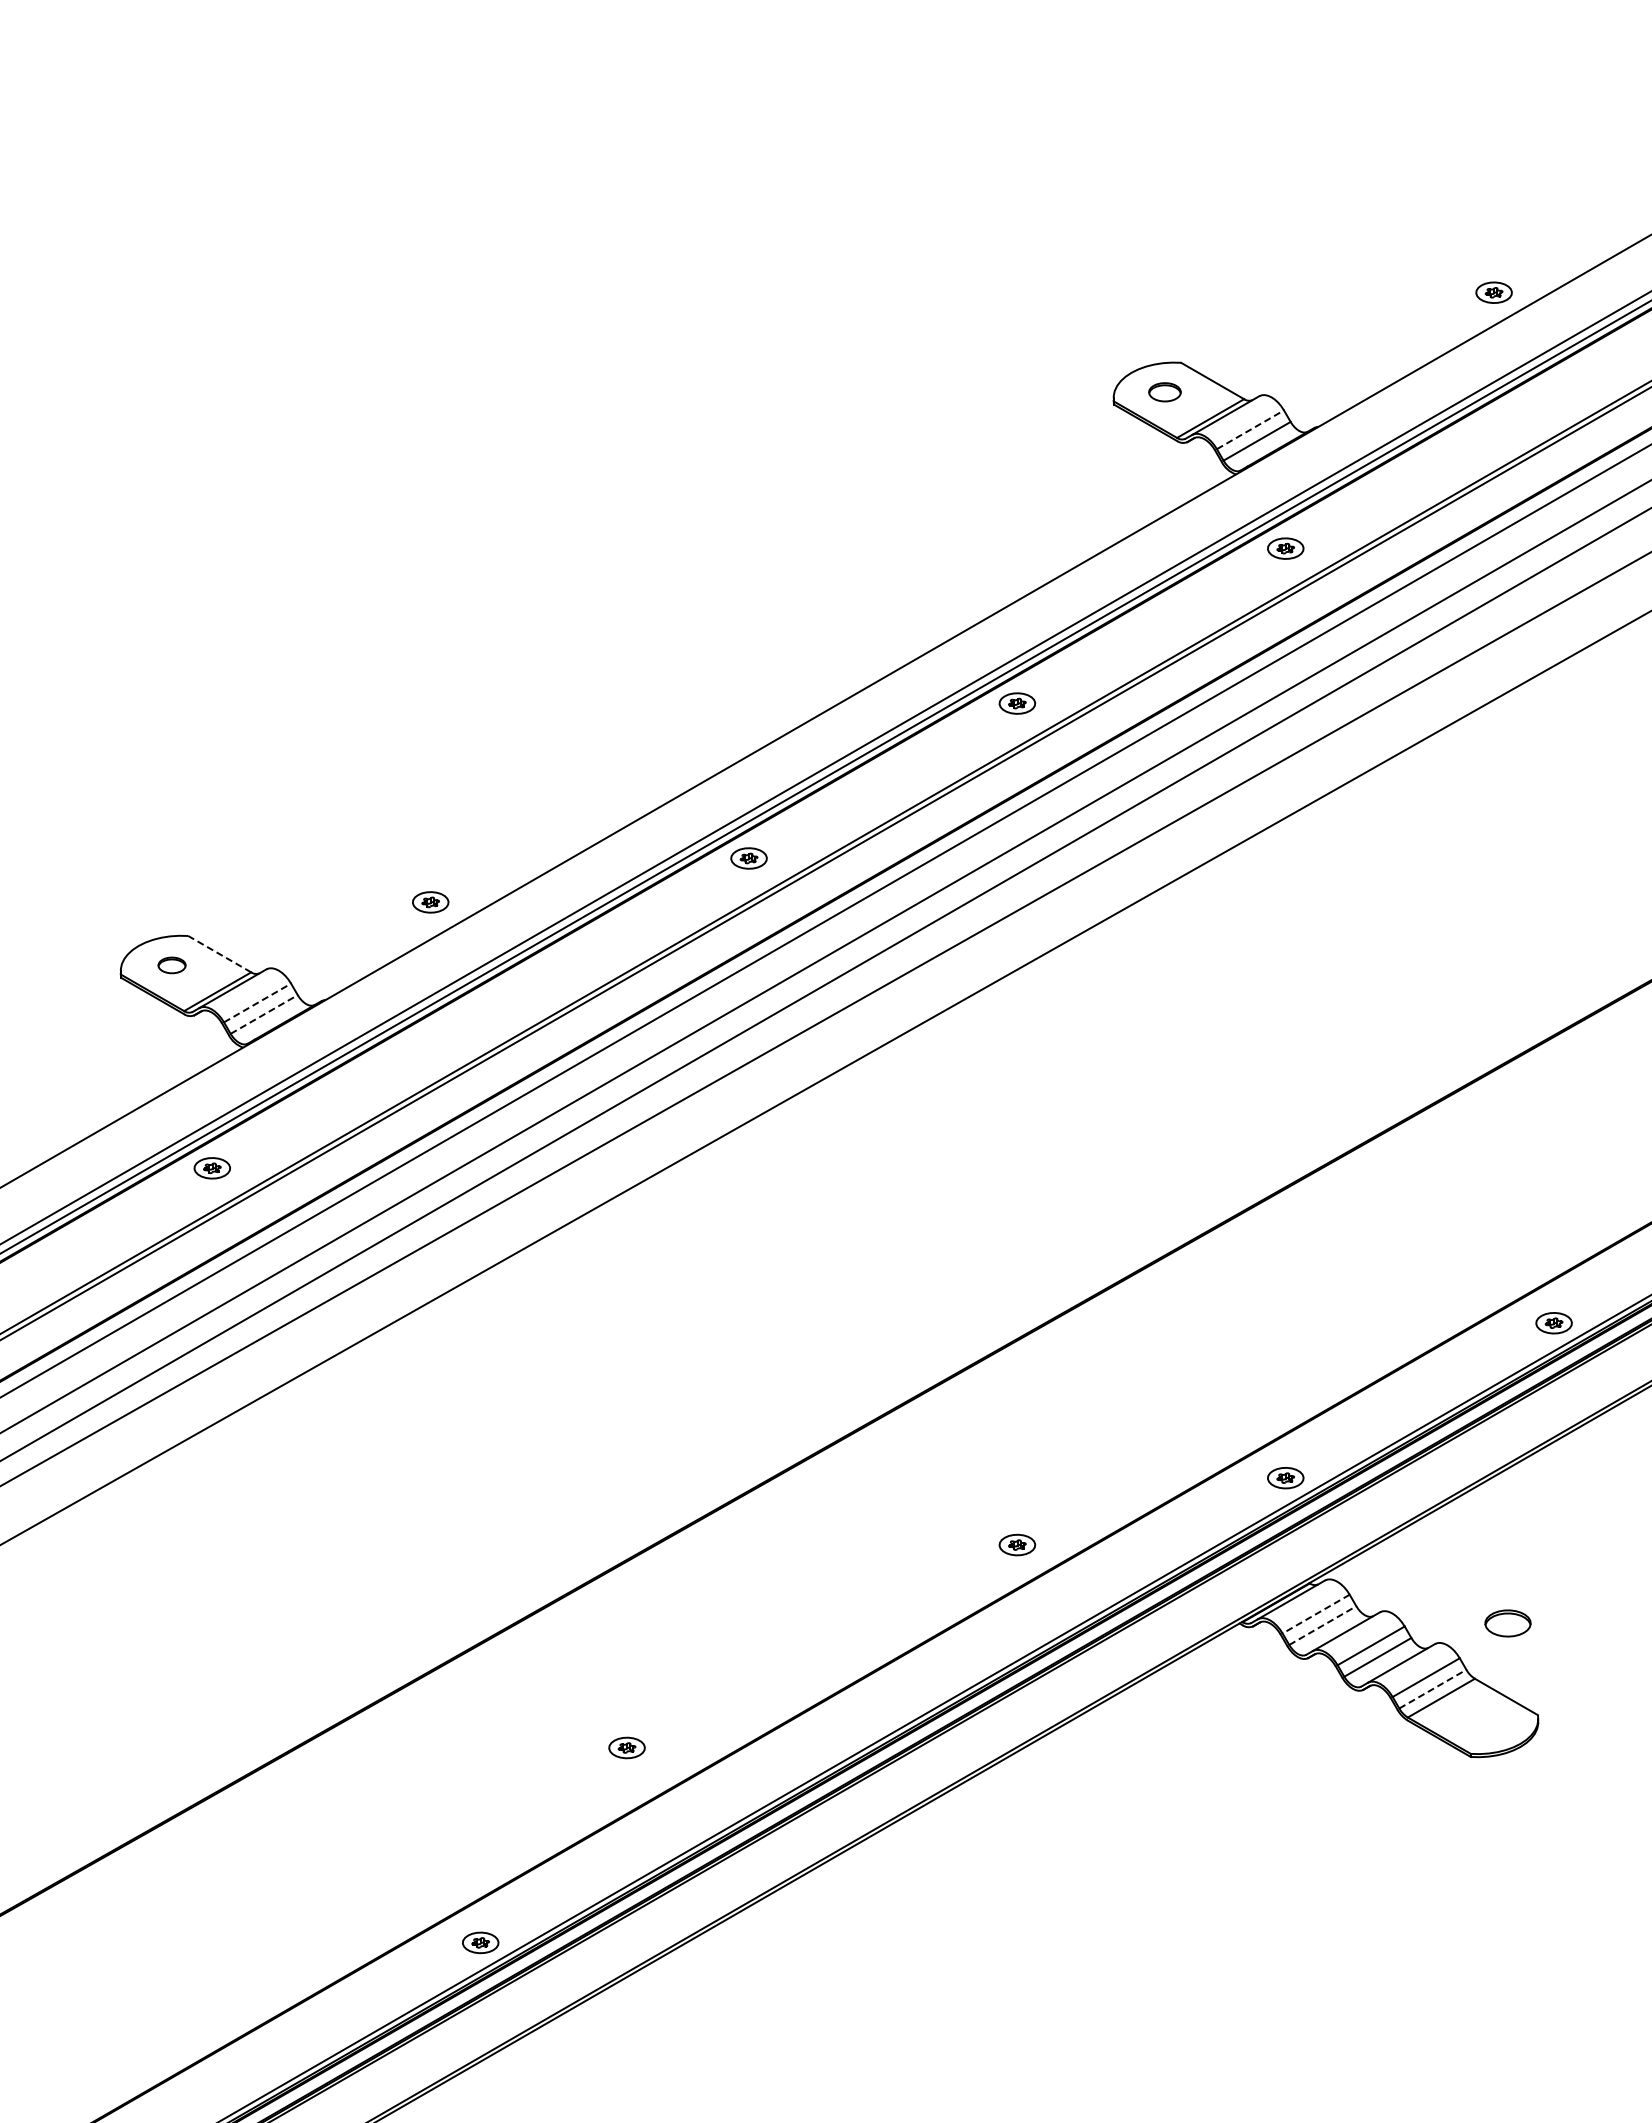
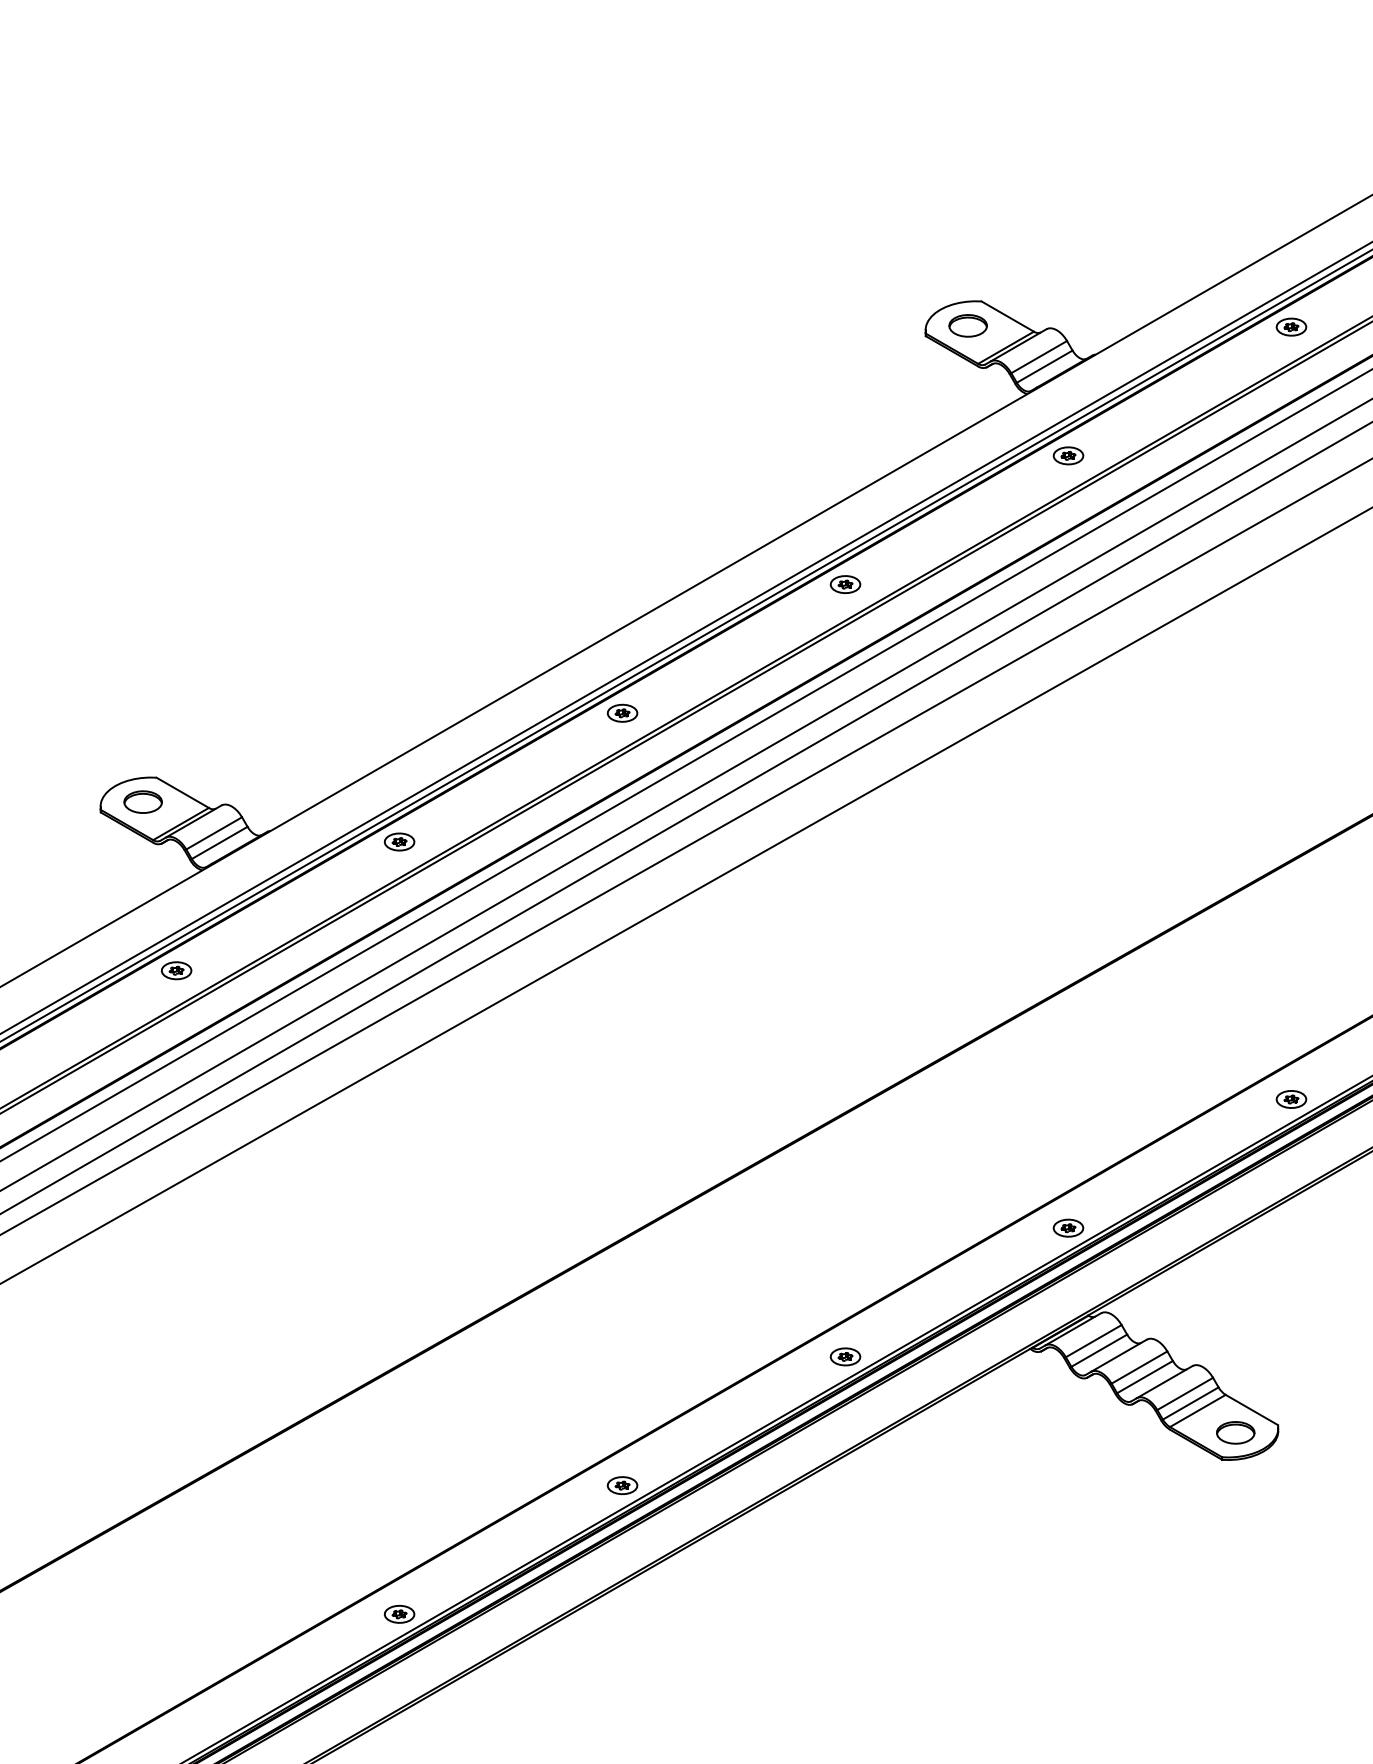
part: (1493, 292) -> (1290, 326), moved
part: (1164, 392) -> (967, 326), size x1.43
line: (1250, 429) -> (1039, 356), dashed -> solid
part: (430, 902) -> (399, 842), moved
line: (219, 953) -> (182, 792), dashed -> solid
part: (171, 965) -> (142, 802), size x1.67
line: (257, 1002) -> (214, 832), dashed -> solid
line: (264, 1014) -> (219, 842), dashed -> solid
part: (1017, 1544) -> (845, 1356), moved
line: (1316, 1614) -> (1094, 1341), dashed -> solid
part: (1507, 1623) -> (1235, 1432), moved
line: (1322, 1625) -> (1099, 1350), dashed -> solid
line: (1432, 1689) -> (1190, 1403), dashed -> solid
part: (626, 1747) -> (622, 1485), moved

